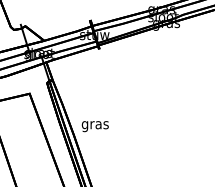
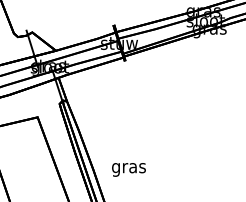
text: (94, 126) -> (127, 169), moved

